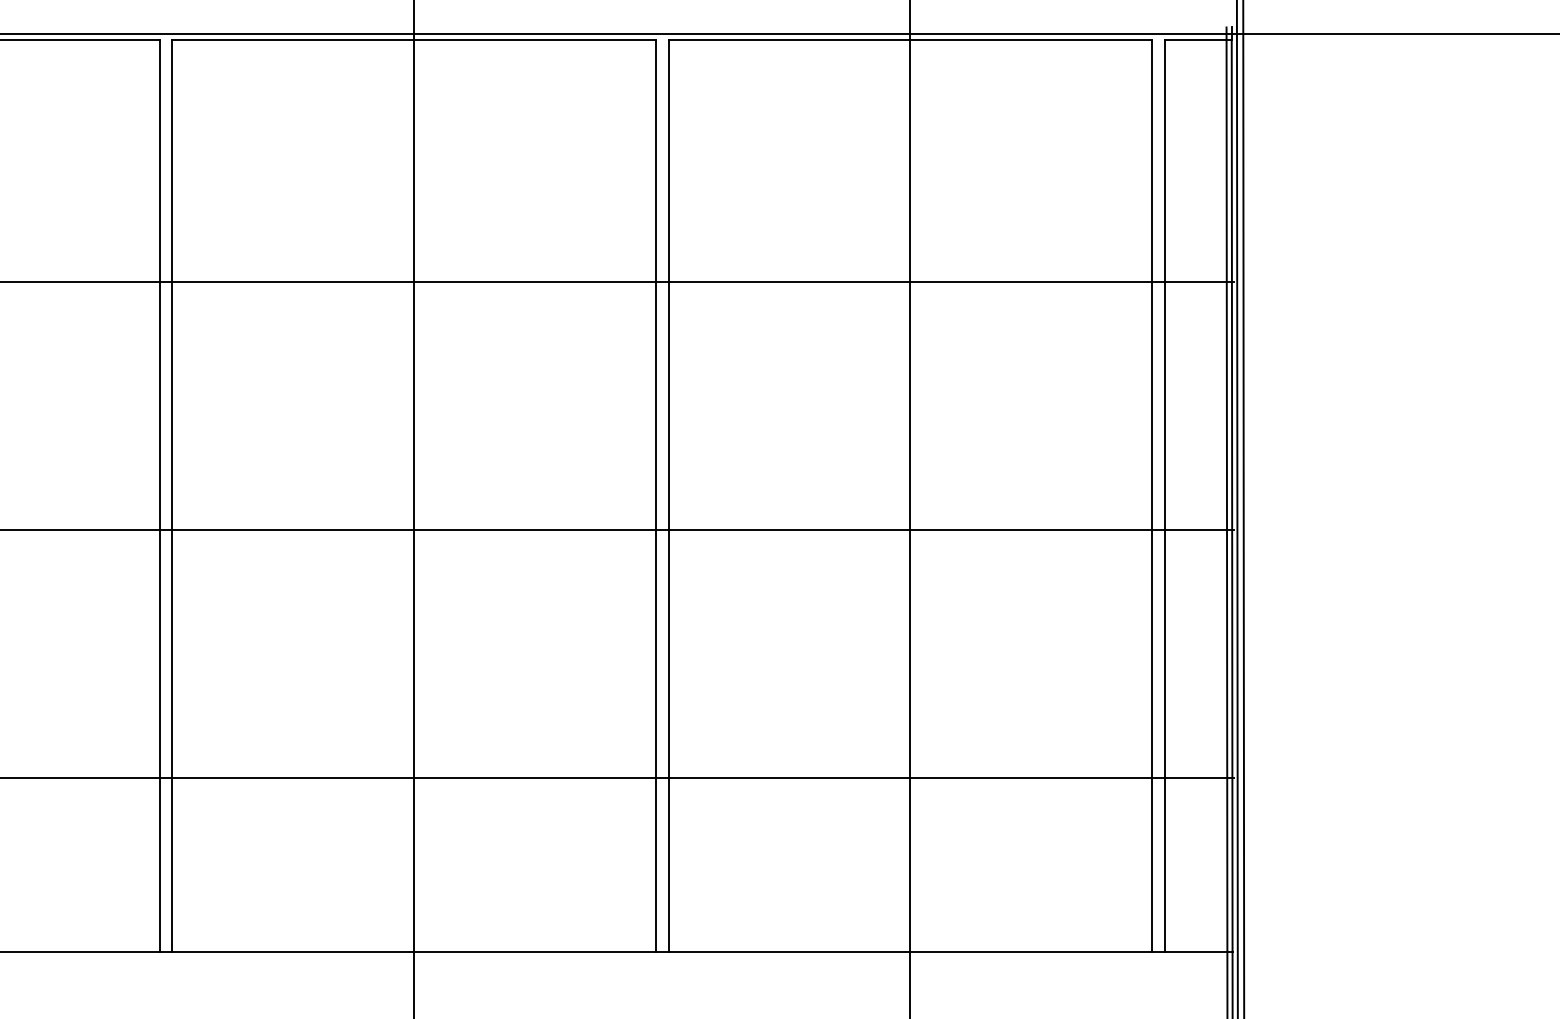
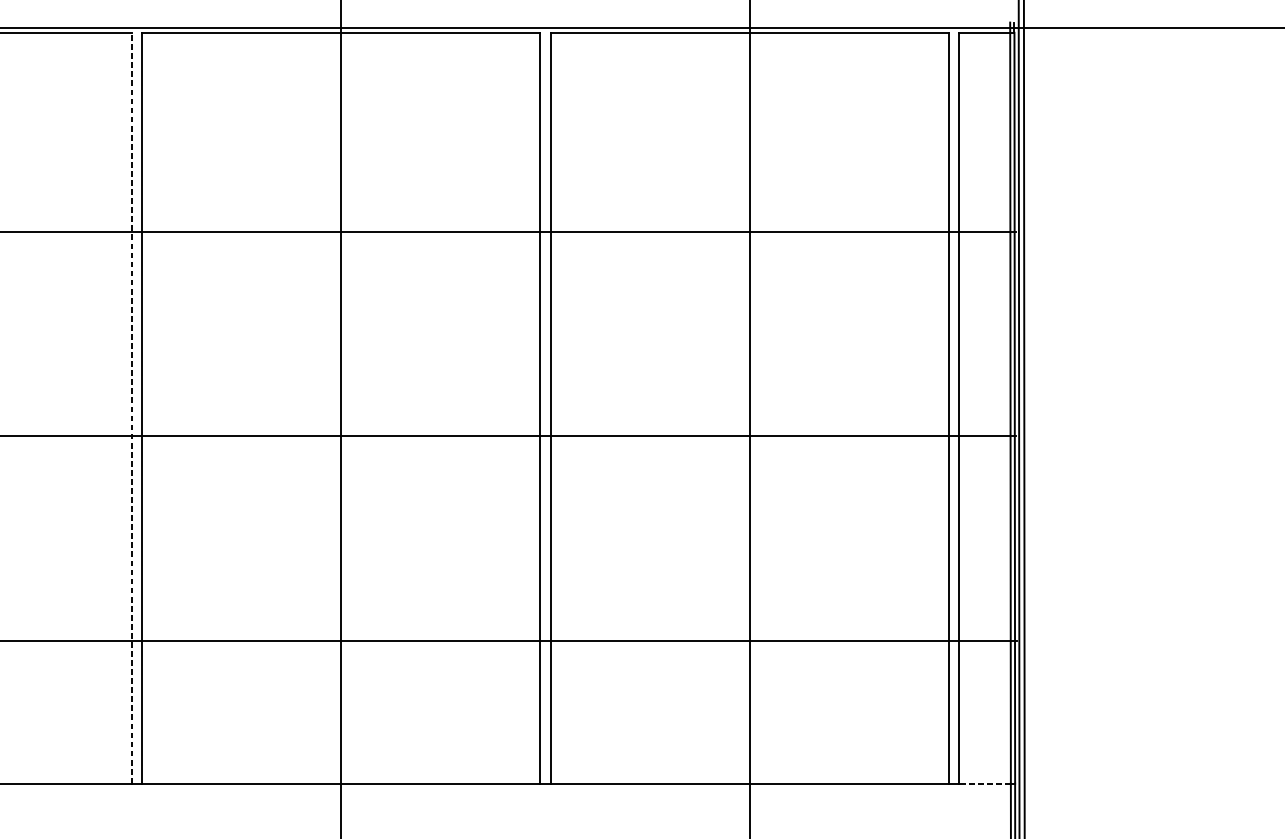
line: (159, 495) -> (131, 407), solid -> dashed
line: (1195, 951) -> (984, 783), solid -> dashed

